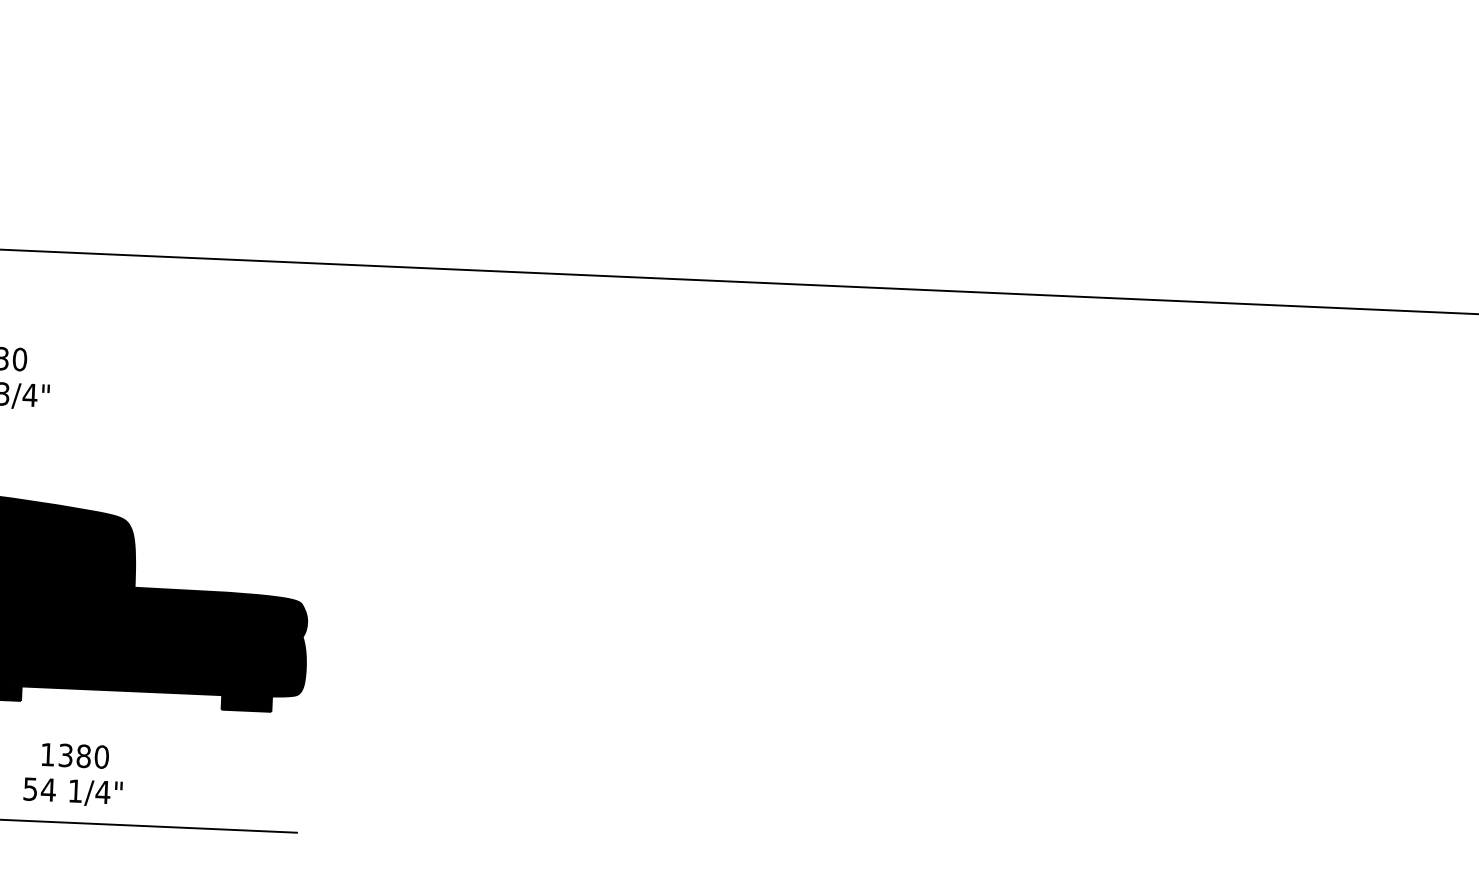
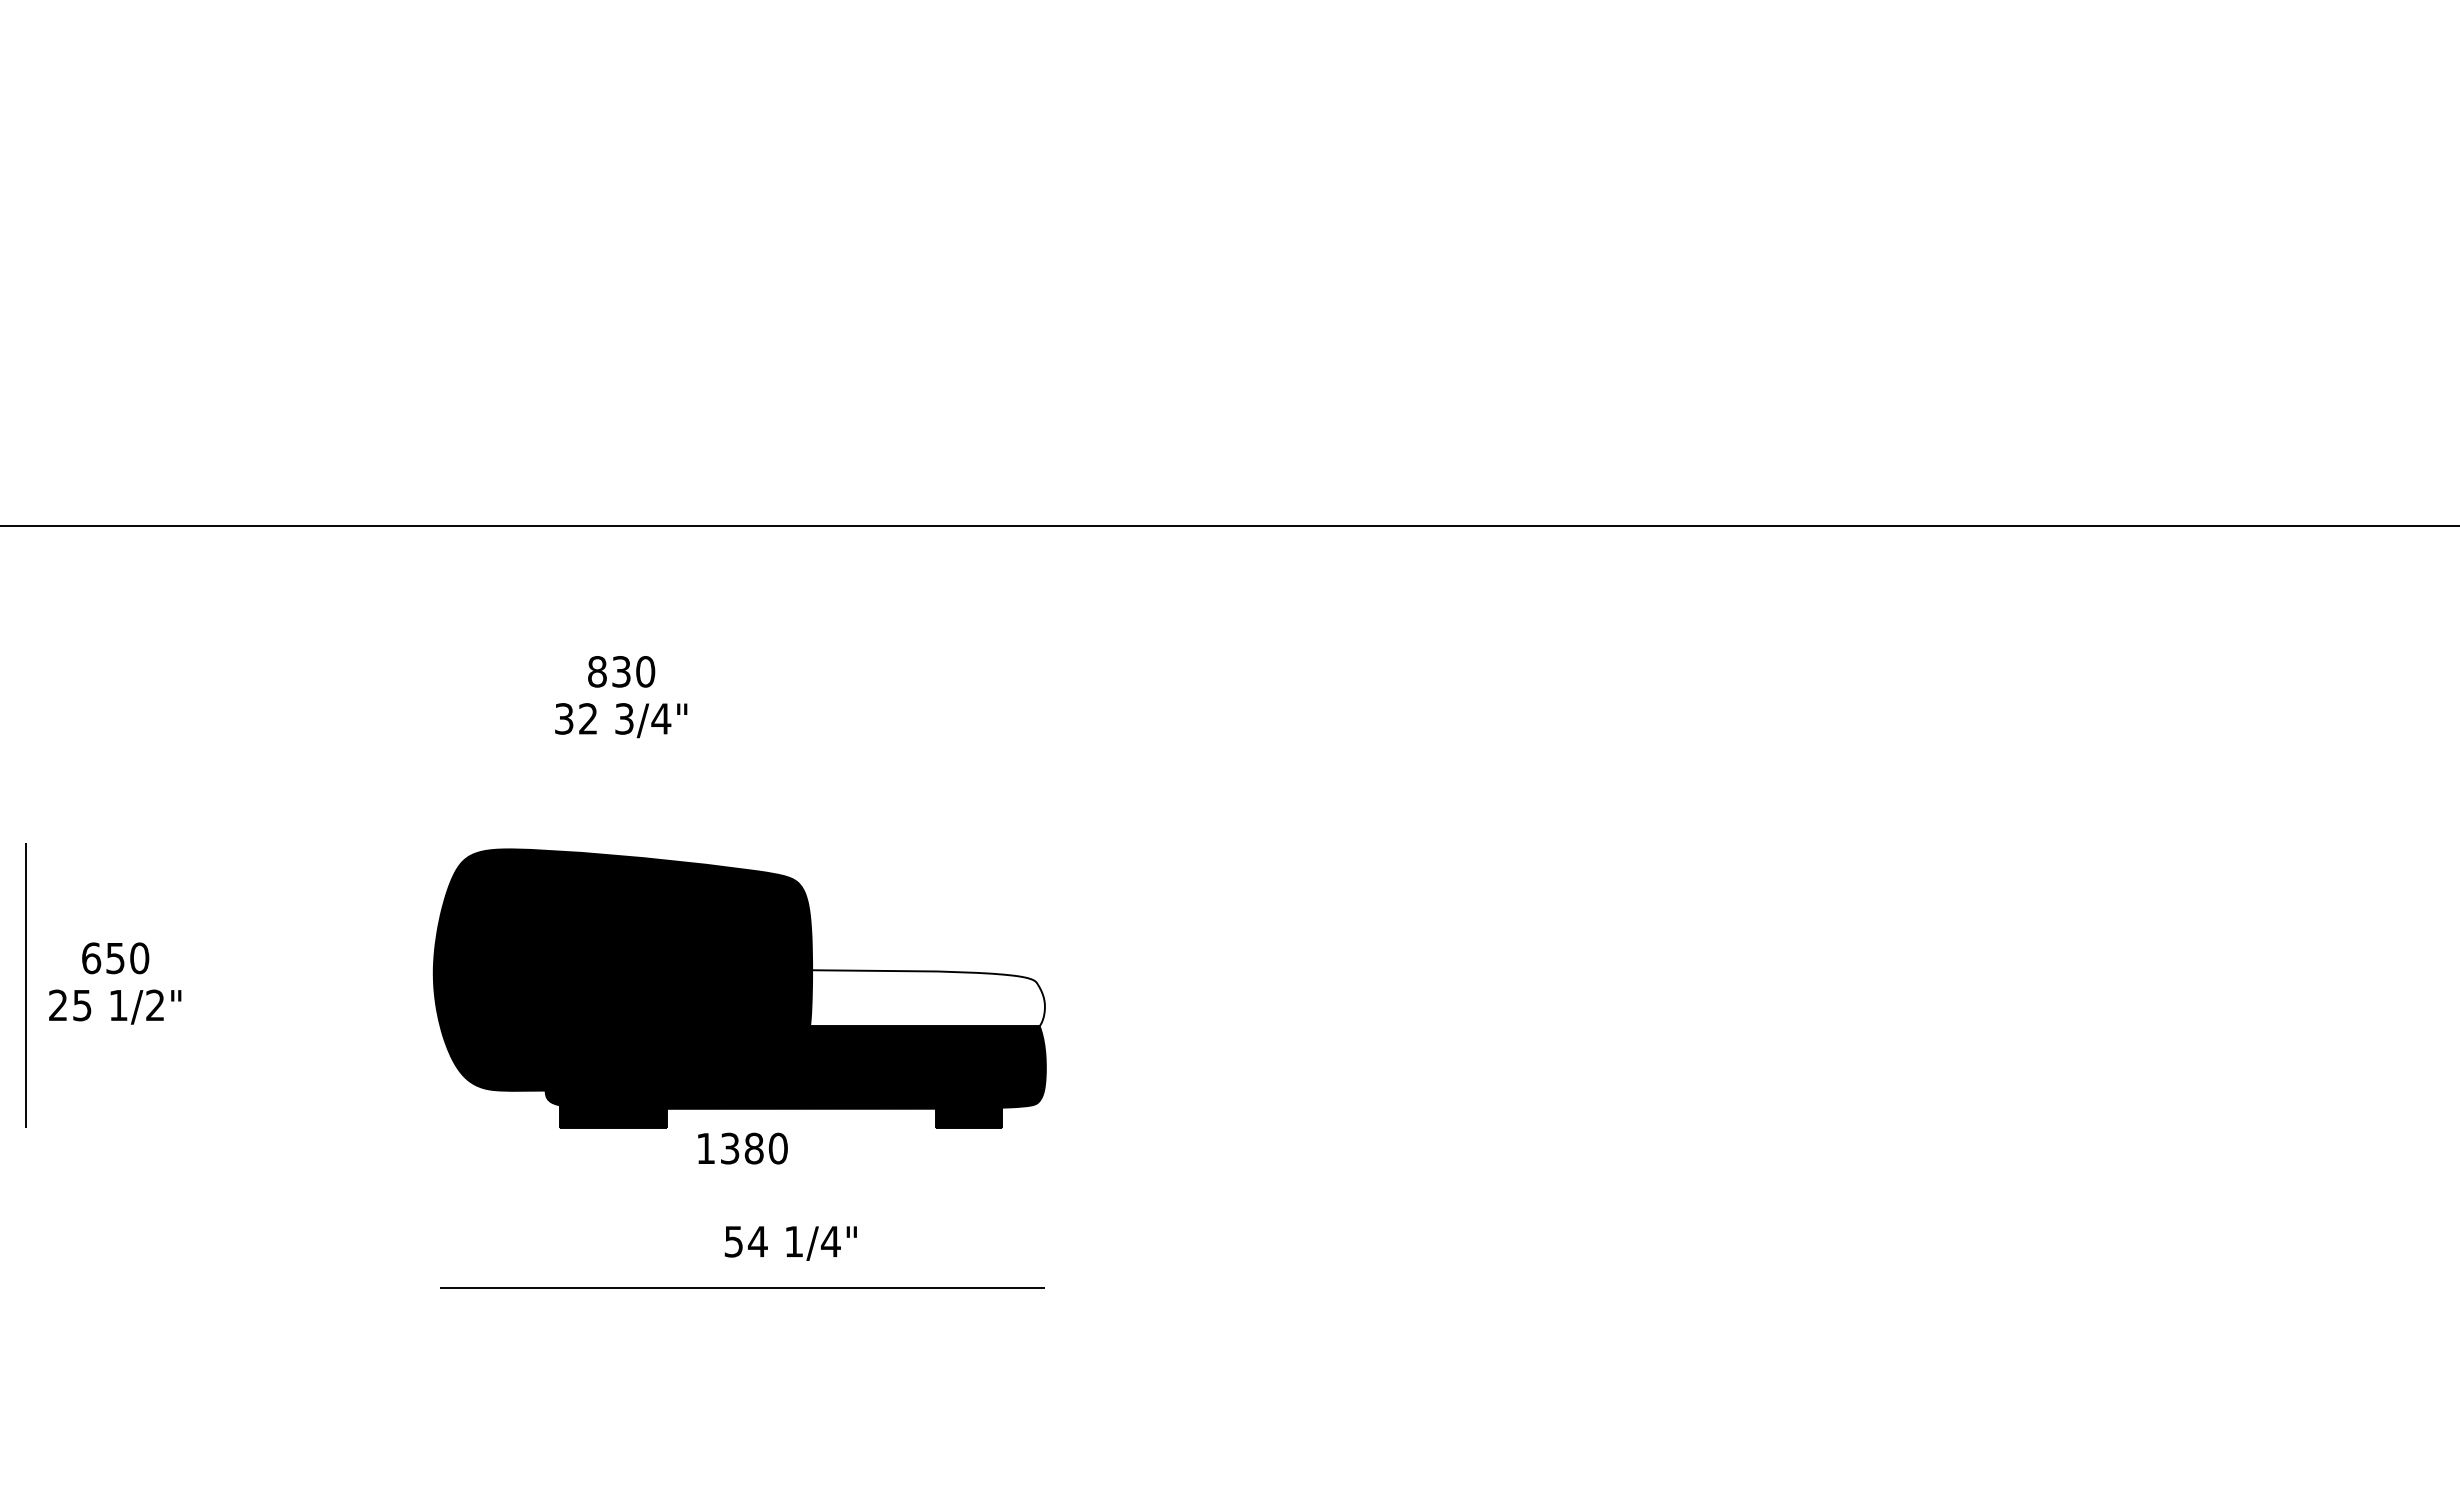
fill: (219, 612) -> (927, 998), removed
text: (75, 755) -> (742, 1148), moved
text: (72, 792) -> (790, 1243), moved

